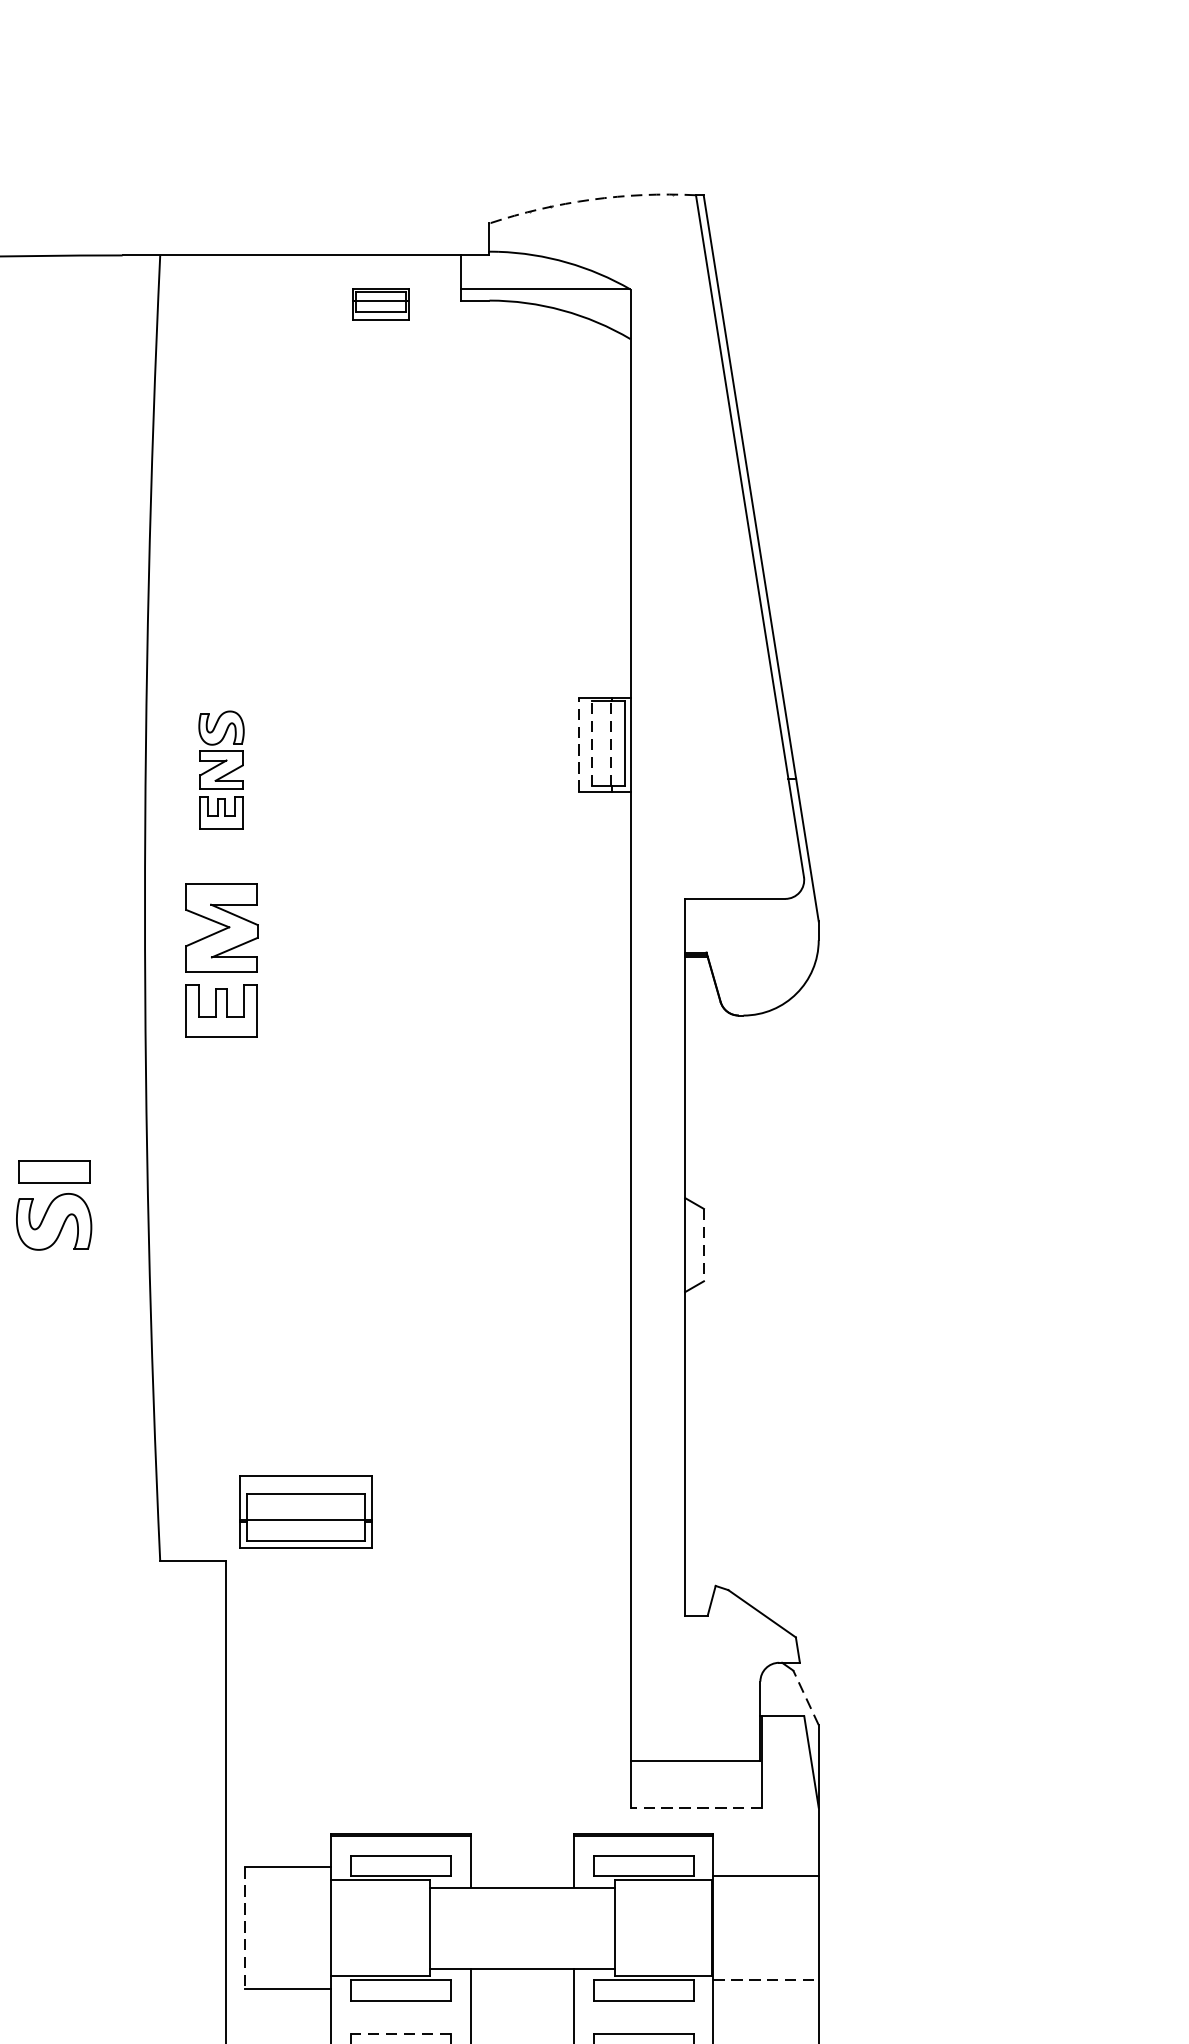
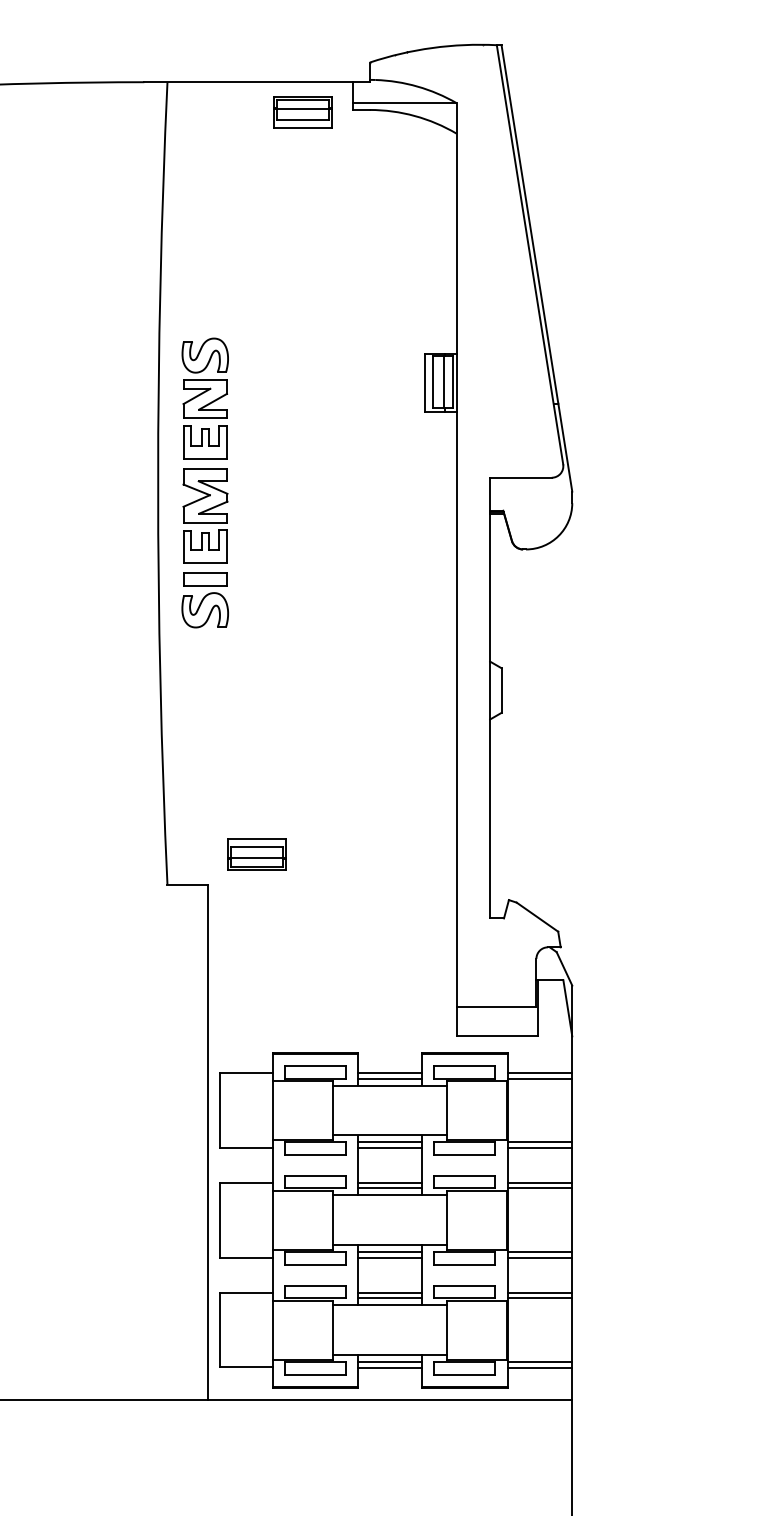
arc: (591, 198) -> (432, 47), dashed -> solid
part: (379, 304) -> (302, 112), size x1.67
line: (591, 742) -> (432, 381), dashed -> solid
line: (610, 742) -> (444, 381), dashed -> solid
line: (578, 743) -> (424, 382), dashed -> solid
part: (220, 769) -> (204, 398), size x1.67
part: (52, 1205) -> (204, 600), moved
line: (703, 1246) -> (501, 691), dashed -> solid
part: (305, 1511) -> (256, 854), size x0.71
line: (806, 1697) -> (564, 968), dashed -> solid
line: (695, 1807) -> (496, 1036), dashed -> solid
line: (521, 1866) -> (389, 1072), added
line: (765, 1866) -> (539, 1072), added
line: (521, 1876) -> (389, 1078), added
line: (244, 1928) -> (219, 1110), dashed -> solid
line: (521, 1980) -> (389, 1142), added
line: (767, 1980) -> (540, 1142), dashed -> solid
line: (521, 1988) -> (389, 1147), added
line: (765, 1988) -> (539, 1147), added
line: (401, 2033) -> (315, 1175), dashed -> solid

